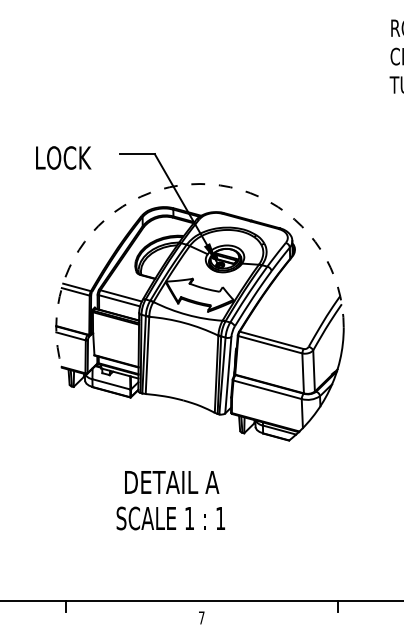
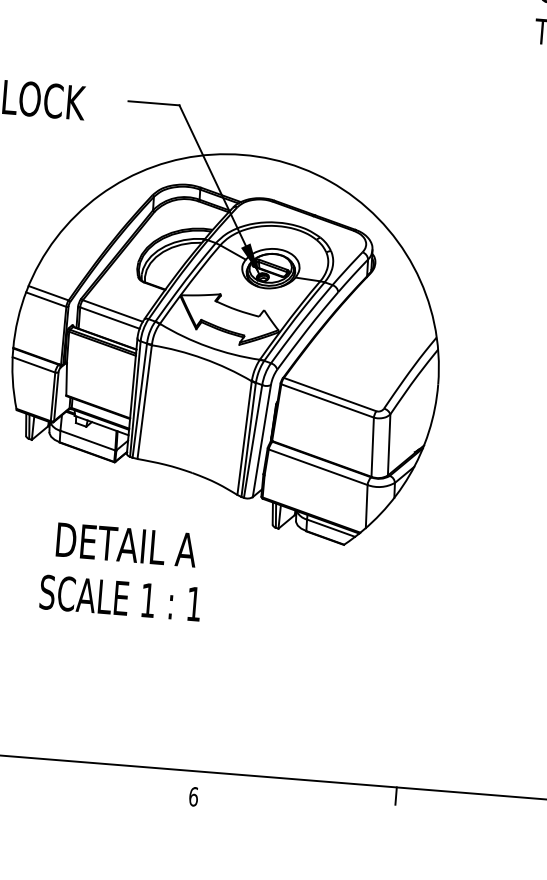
arc: (179, 185) -> (212, 154), dashed -> solid
text: (170, 500) -> (122, 571), moved
text: (201, 617) -> (193, 796), 7 -> 6

